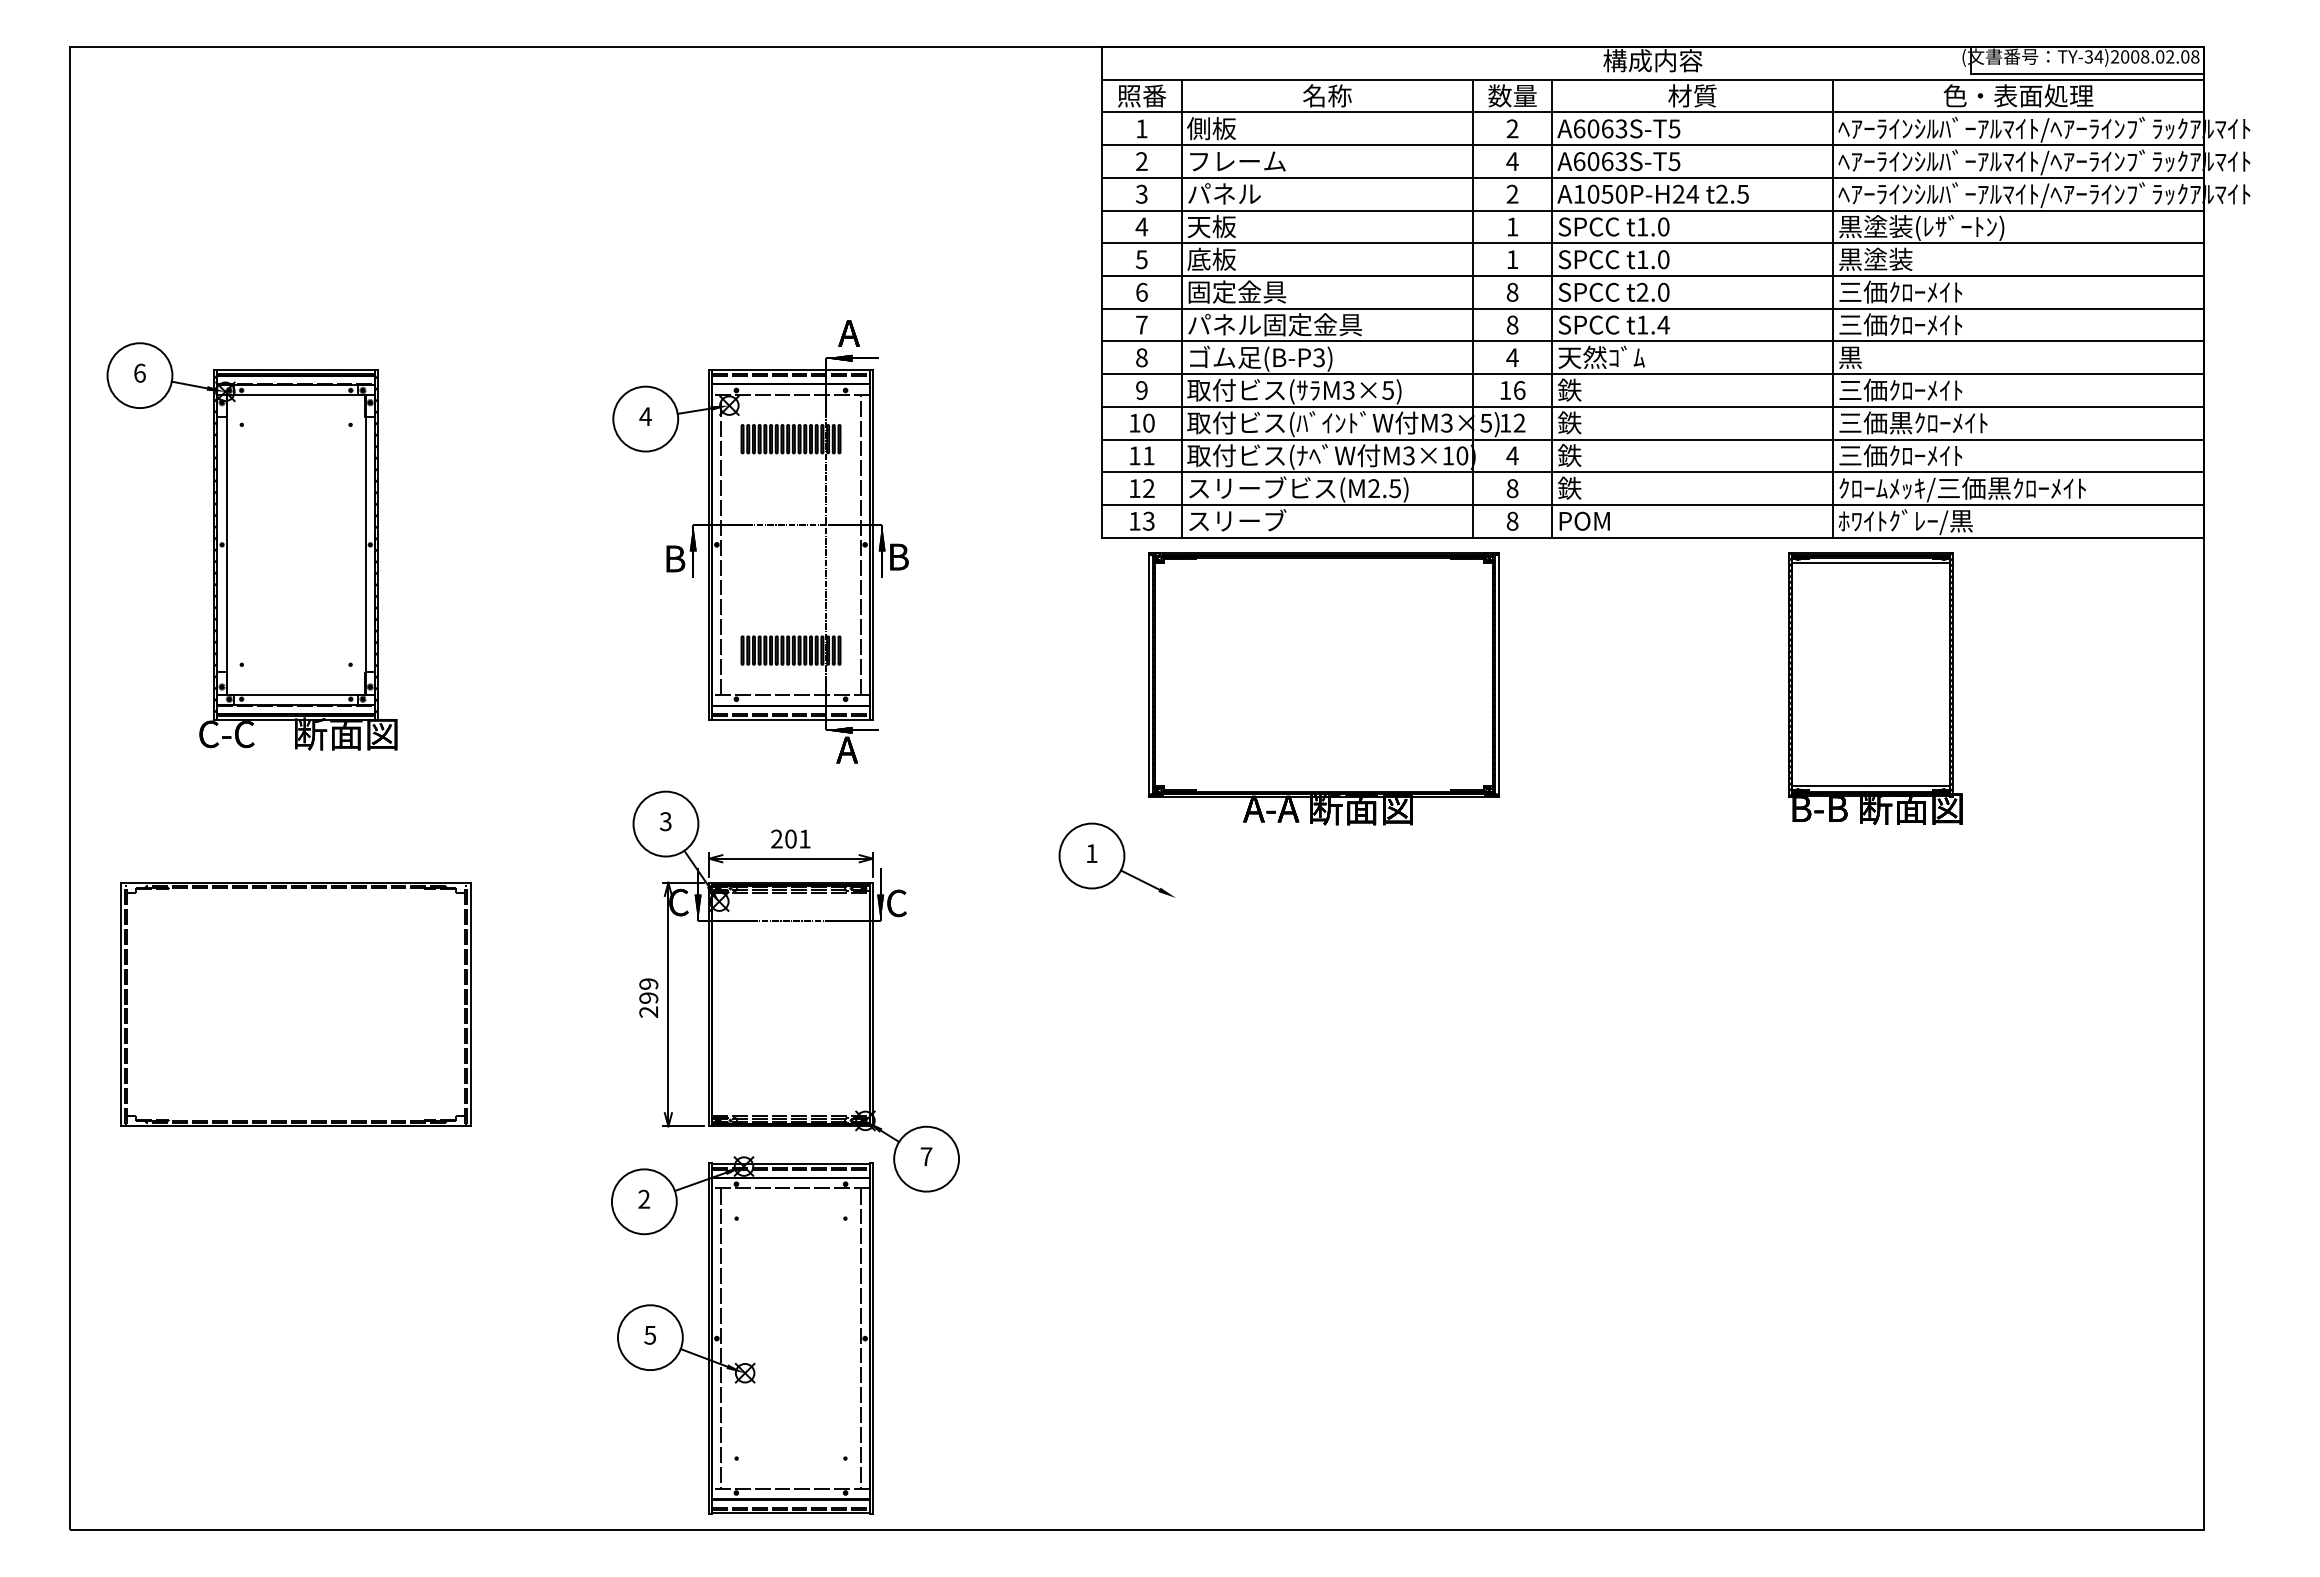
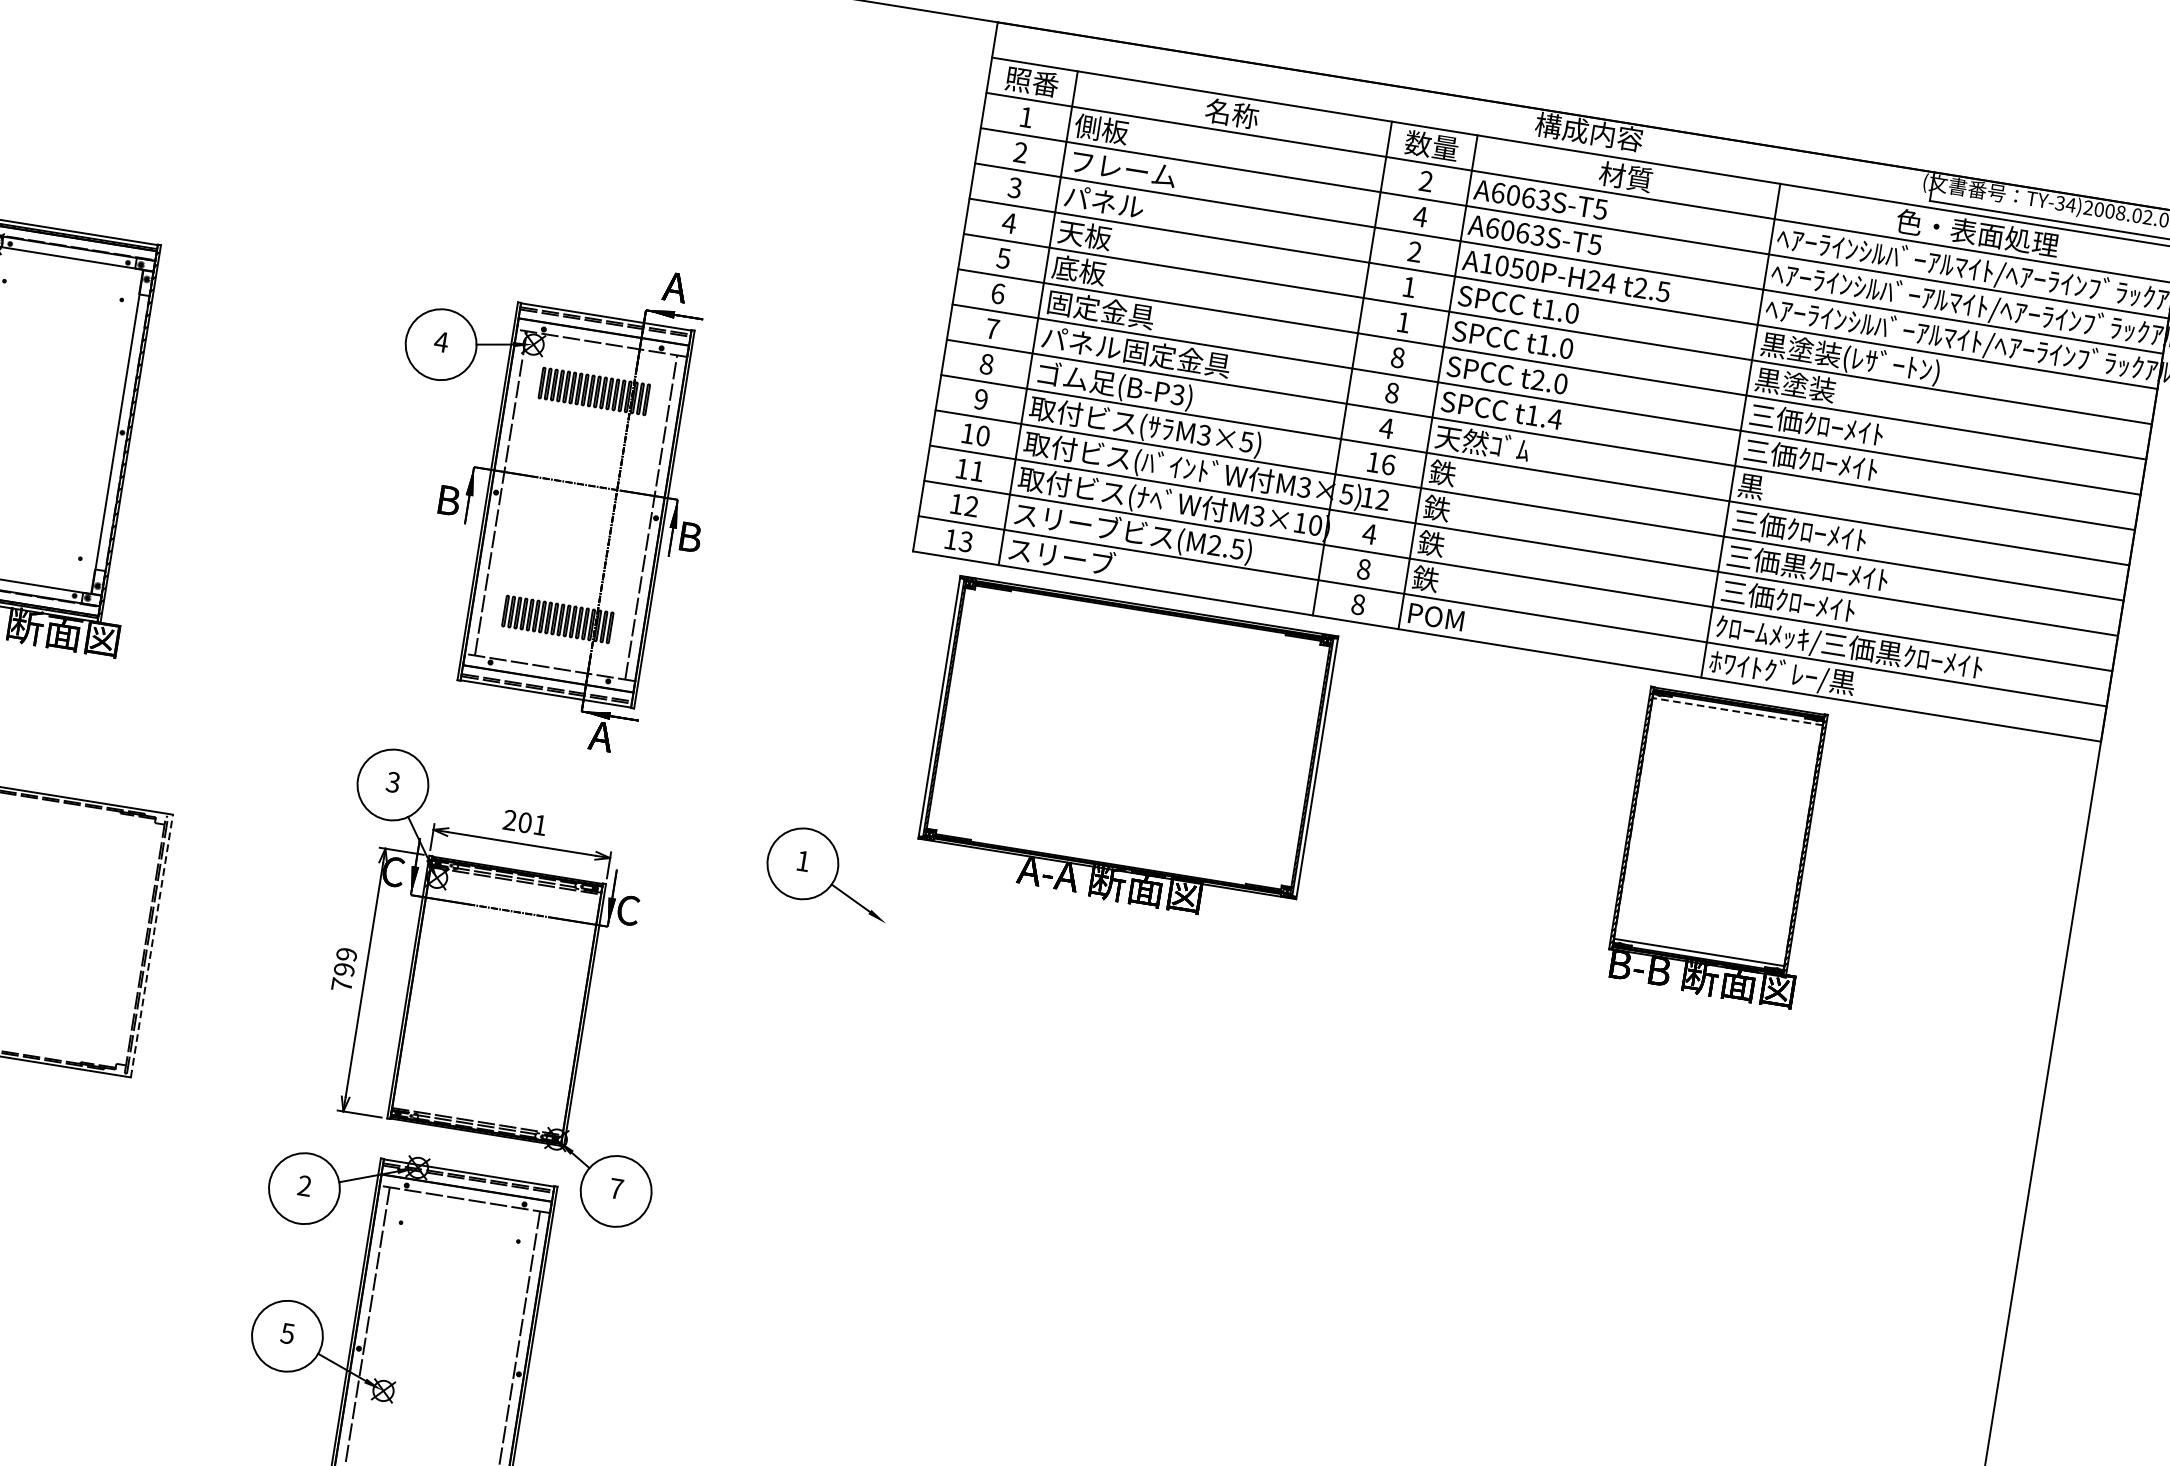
line: (1870, 563) -> (1737, 712), solid -> dashed
part: (1116, 859) -> (828, 871), moved
line: (471, 1004) -> (152, 945), solid -> dashed
text: (648, 1011) -> (341, 984), 299 -> 799

